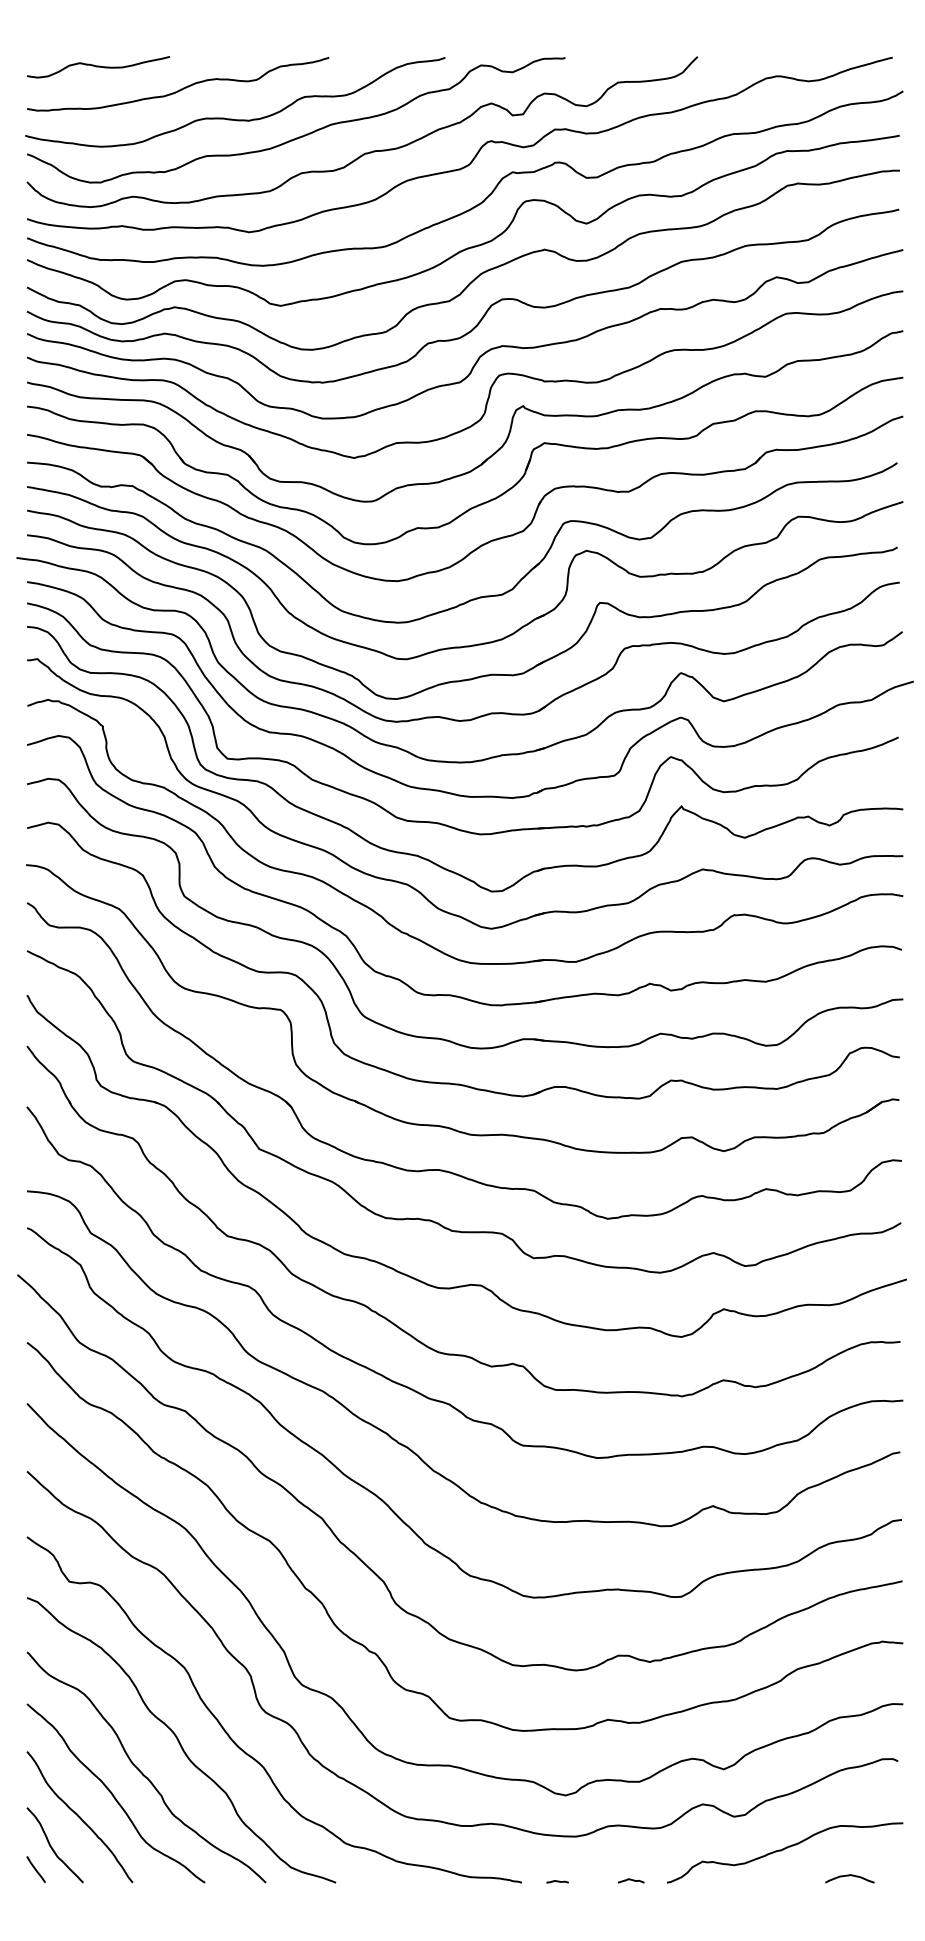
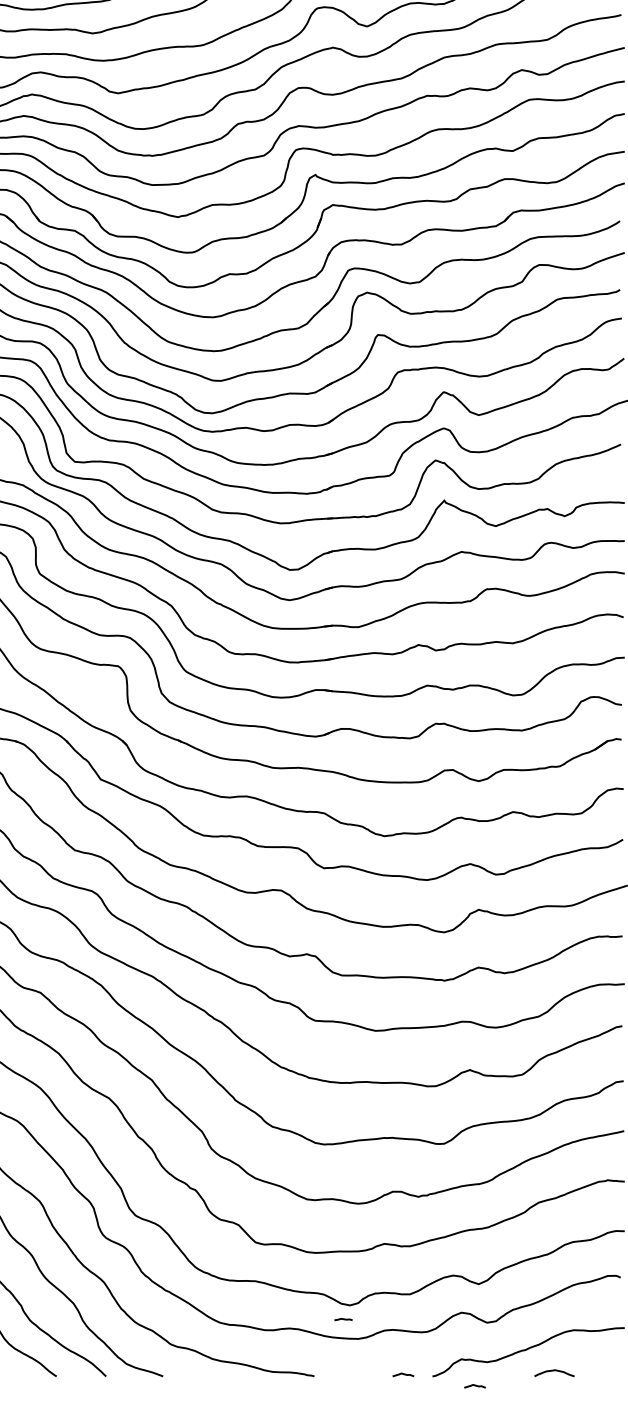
curve: (849, 1876) -> (554, 1371), moved
line: (557, 1881) -> (343, 1319), moved
curve: (719, 1894) -> (475, 1386), added

